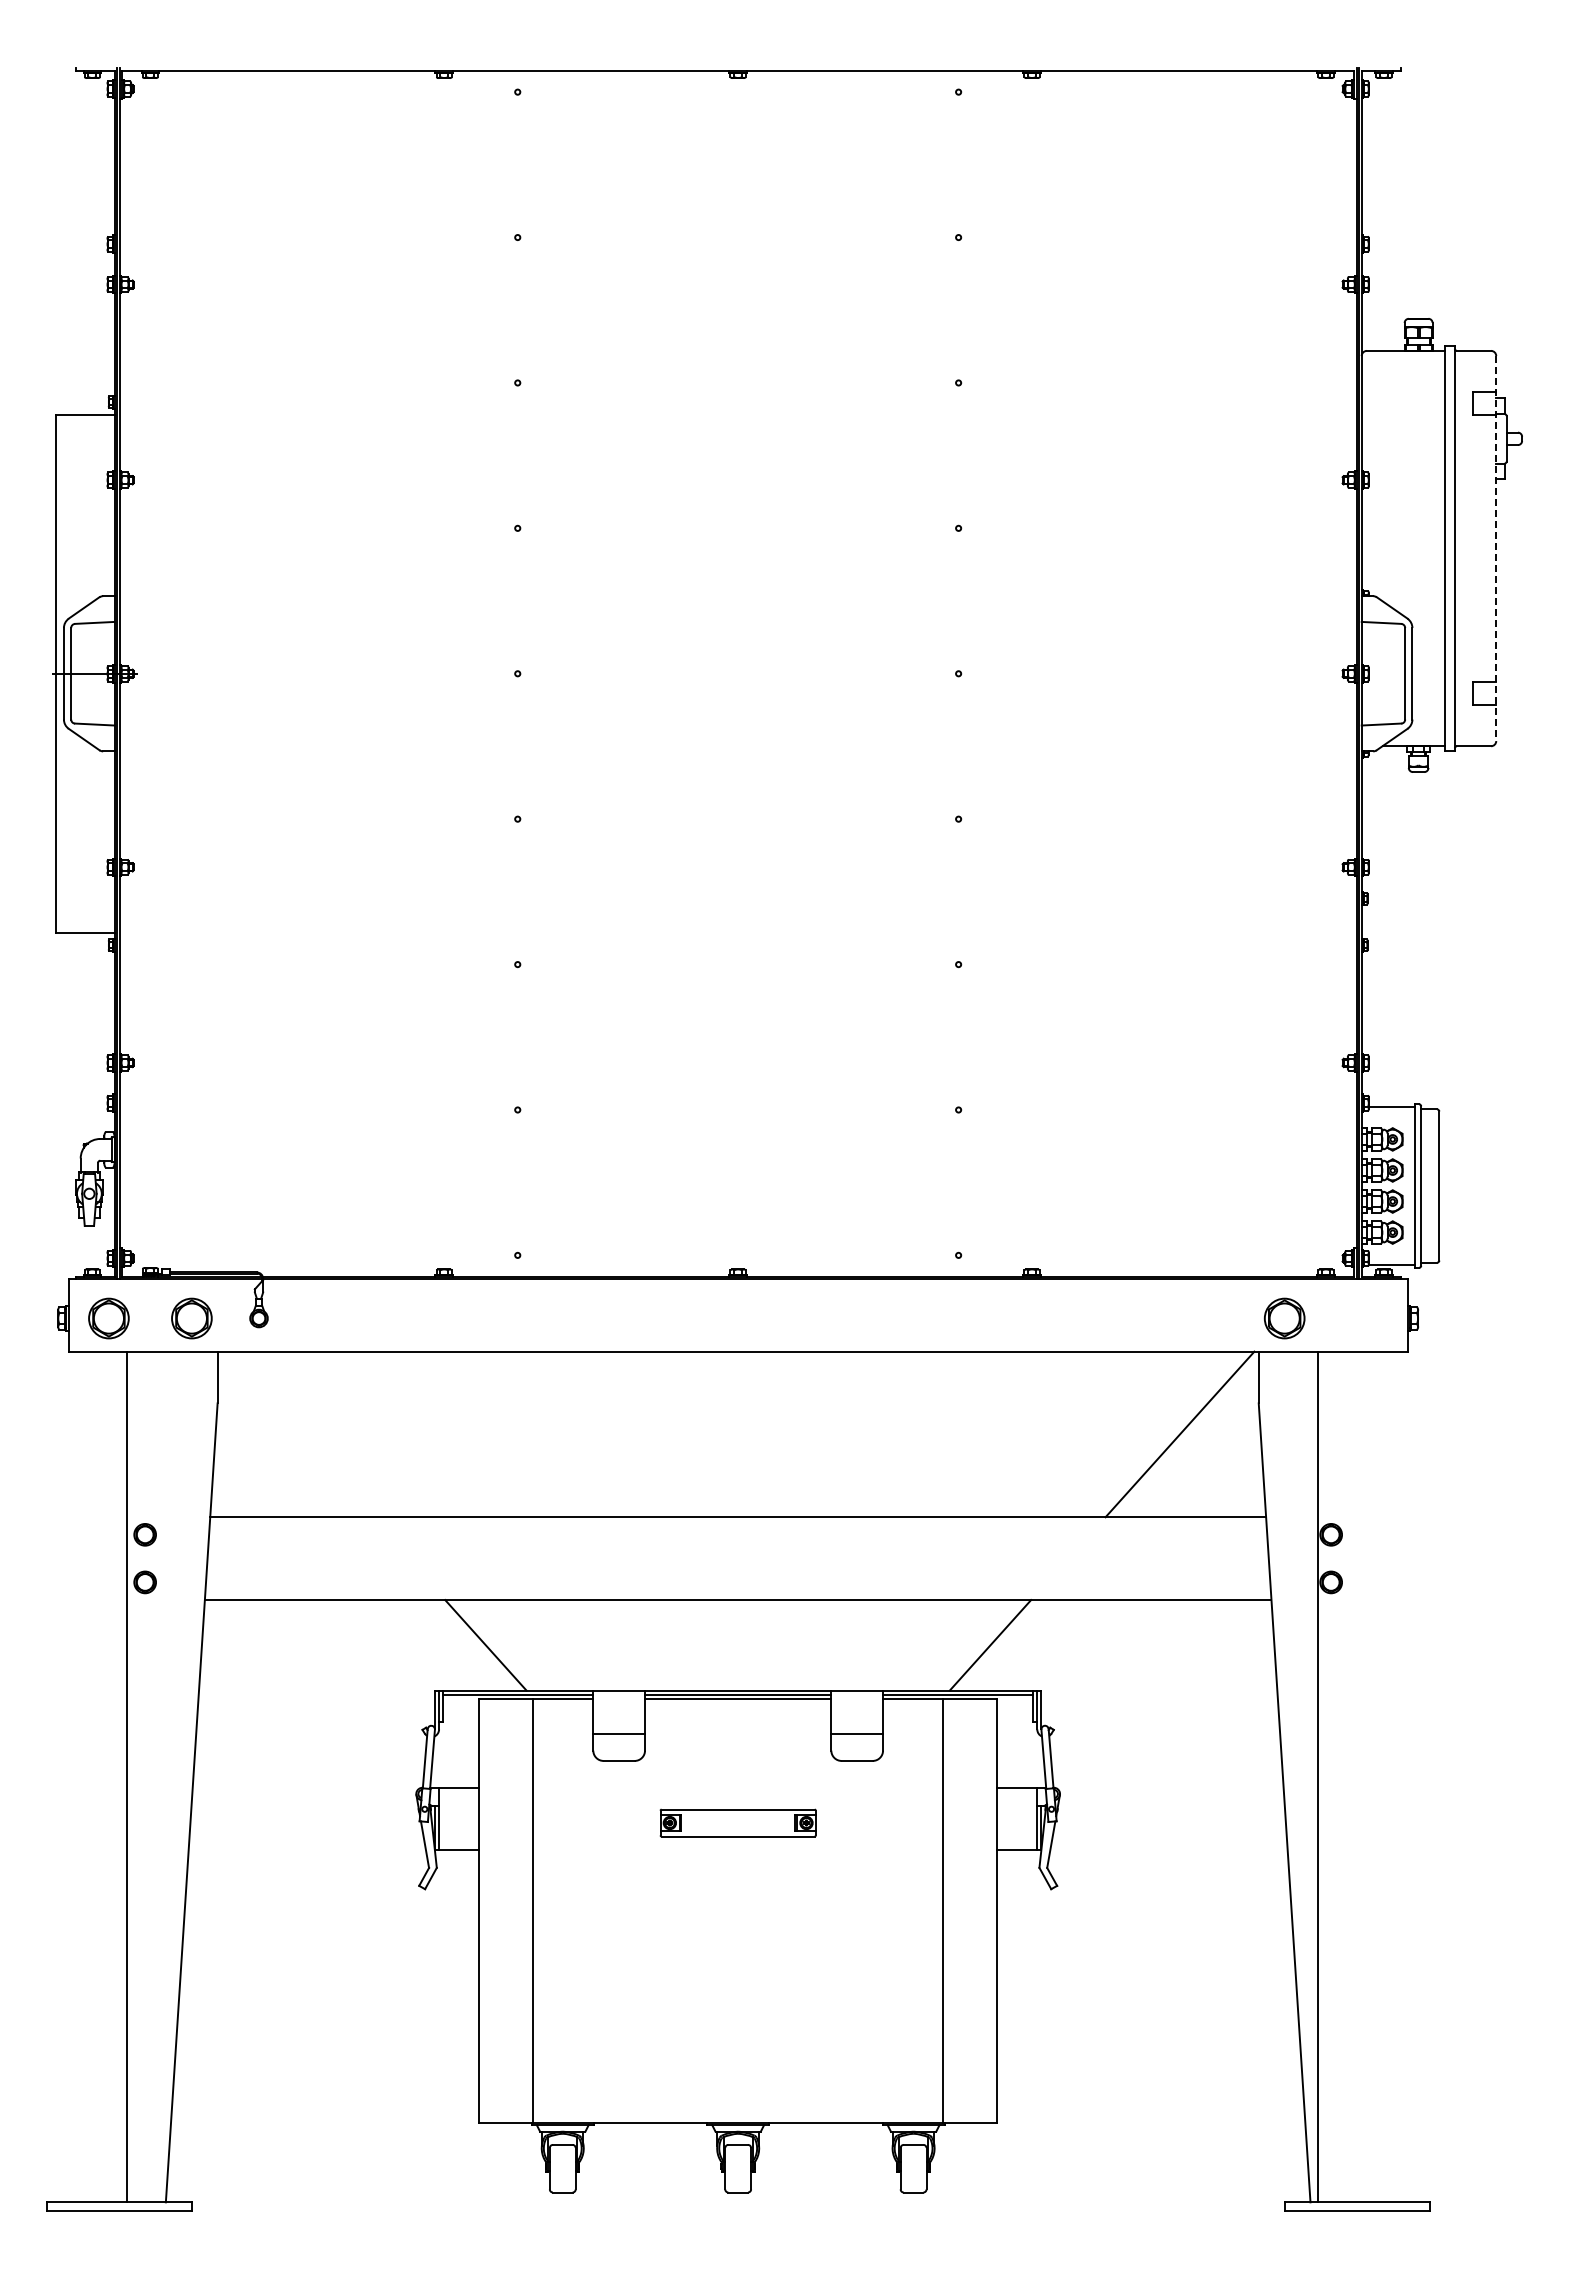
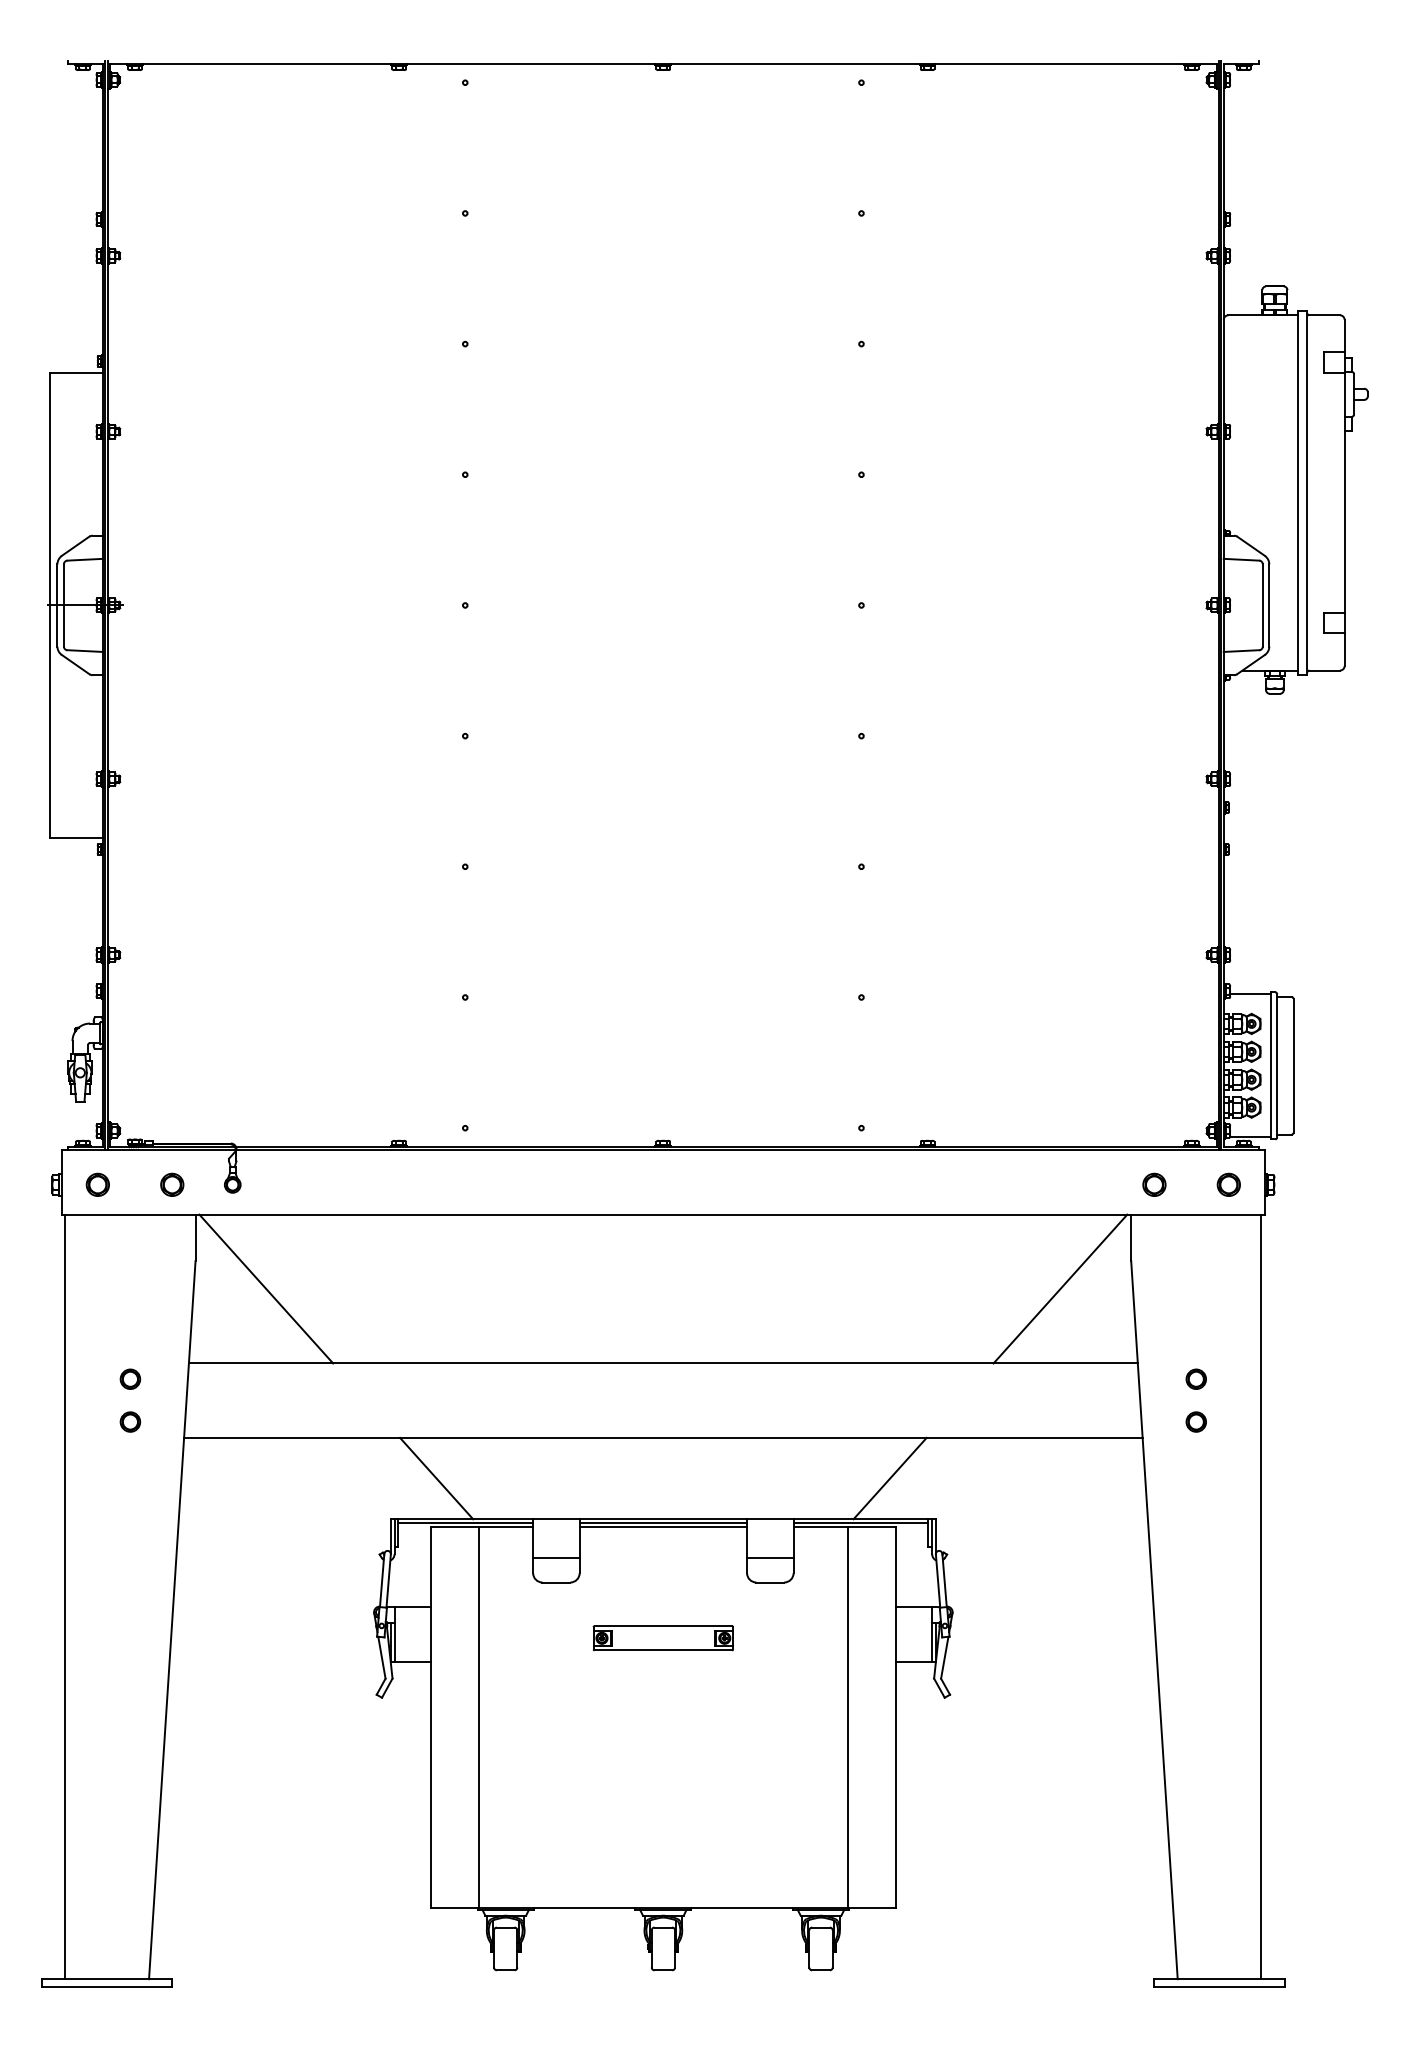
line: (1496, 549) -> (1344, 493), dashed -> solid
part: (108, 1318) -> (97, 1184), size x0.62
part: (191, 1318) -> (172, 1184), size x0.62
part: (1284, 1318) -> (1154, 1184), size x0.62
part: (1367, 1318) -> (1228, 1184), added
line: (295, 1434) -> (265, 1289), added
line: (126, 1776) -> (65, 1596), moved
line: (1317, 1776) -> (1261, 1596), moved

